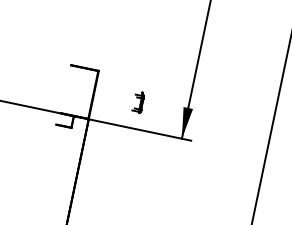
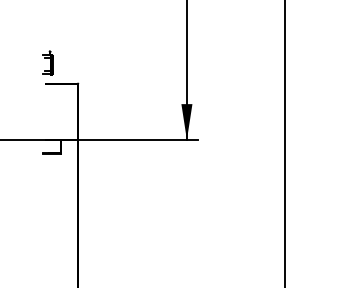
part: (138, 101) -> (47, 62), moved

